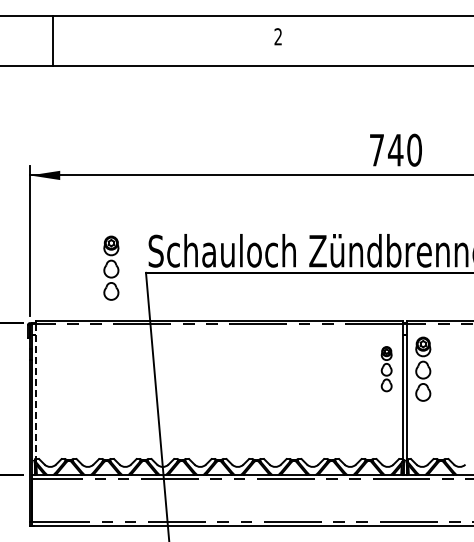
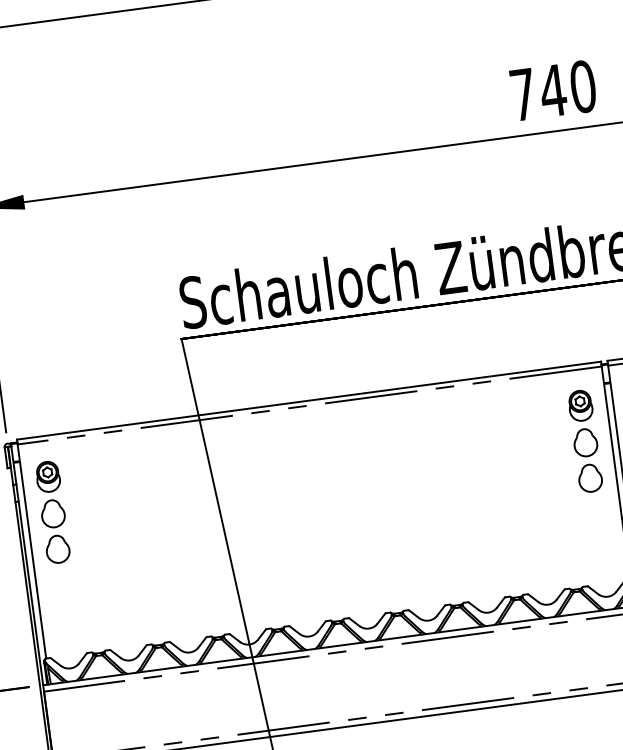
part: (111, 267) -> (53, 511), moved
part: (386, 368) -> (584, 440), size x1.43
line: (36, 392) -> (32, 552), dashed -> solid

